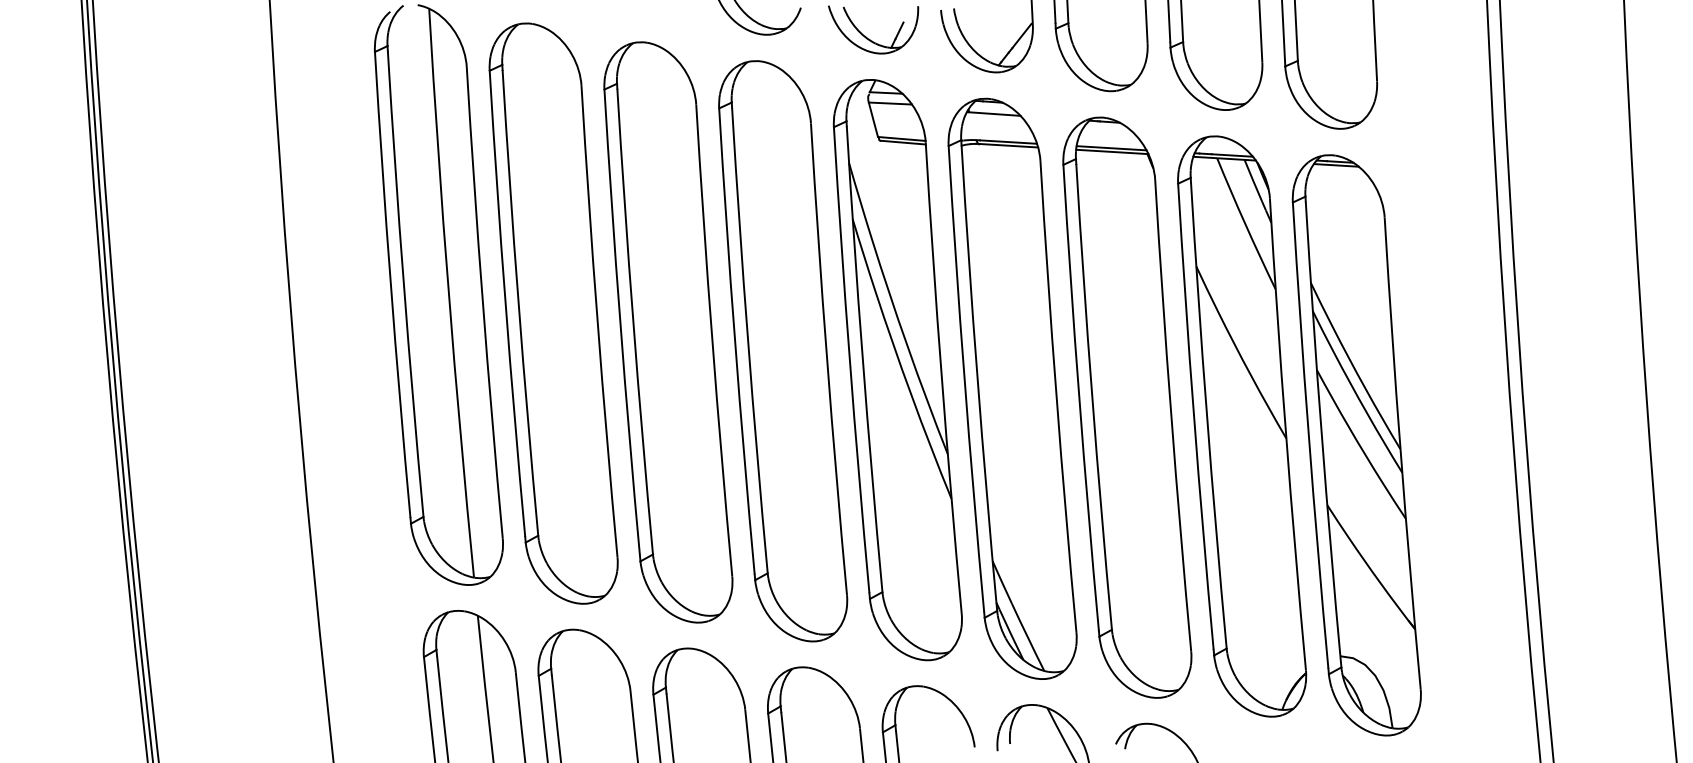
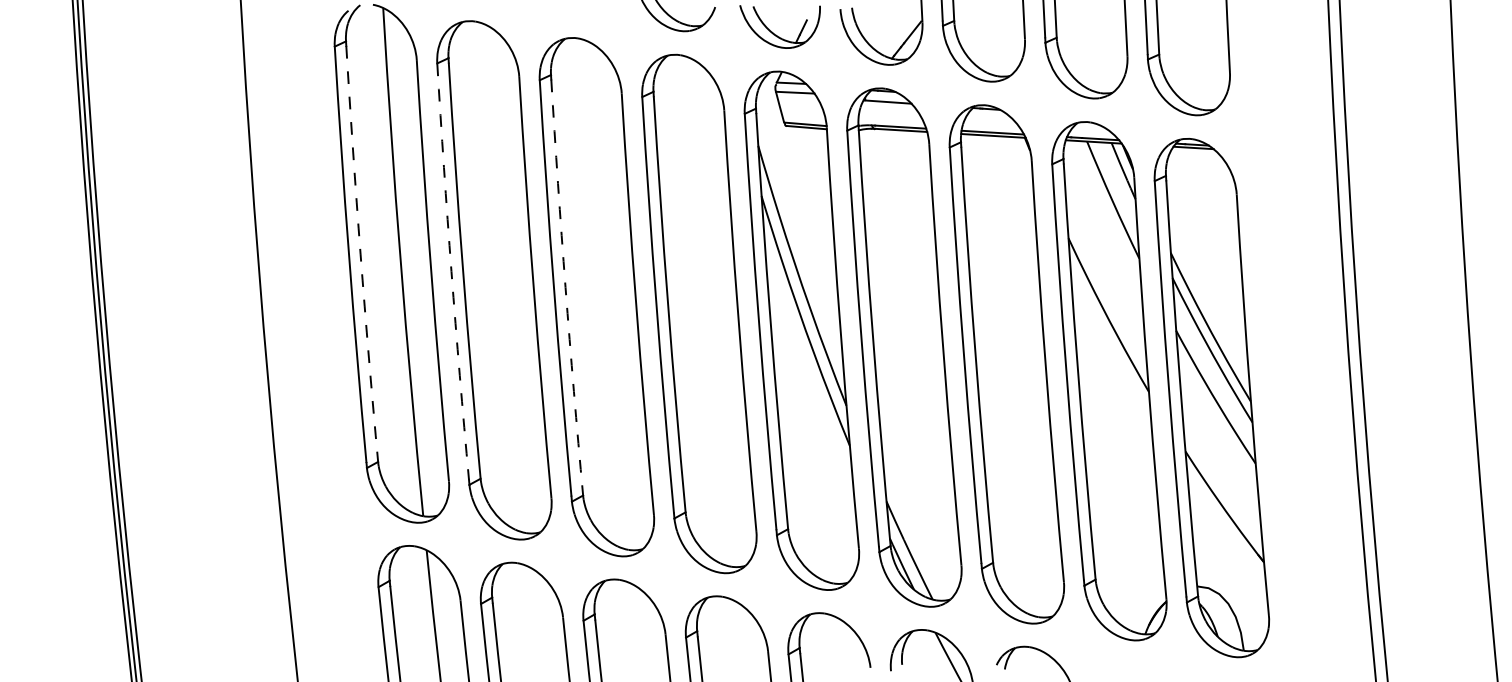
arc: (403, 284) -> (360, 254), solid -> dashed
arc: (505, 303) -> (451, 271), solid -> dashed
arc: (633, 321) -> (565, 287), solid -> dashed

